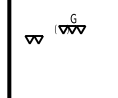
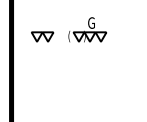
part: (33, 39) -> (41, 36), moved

